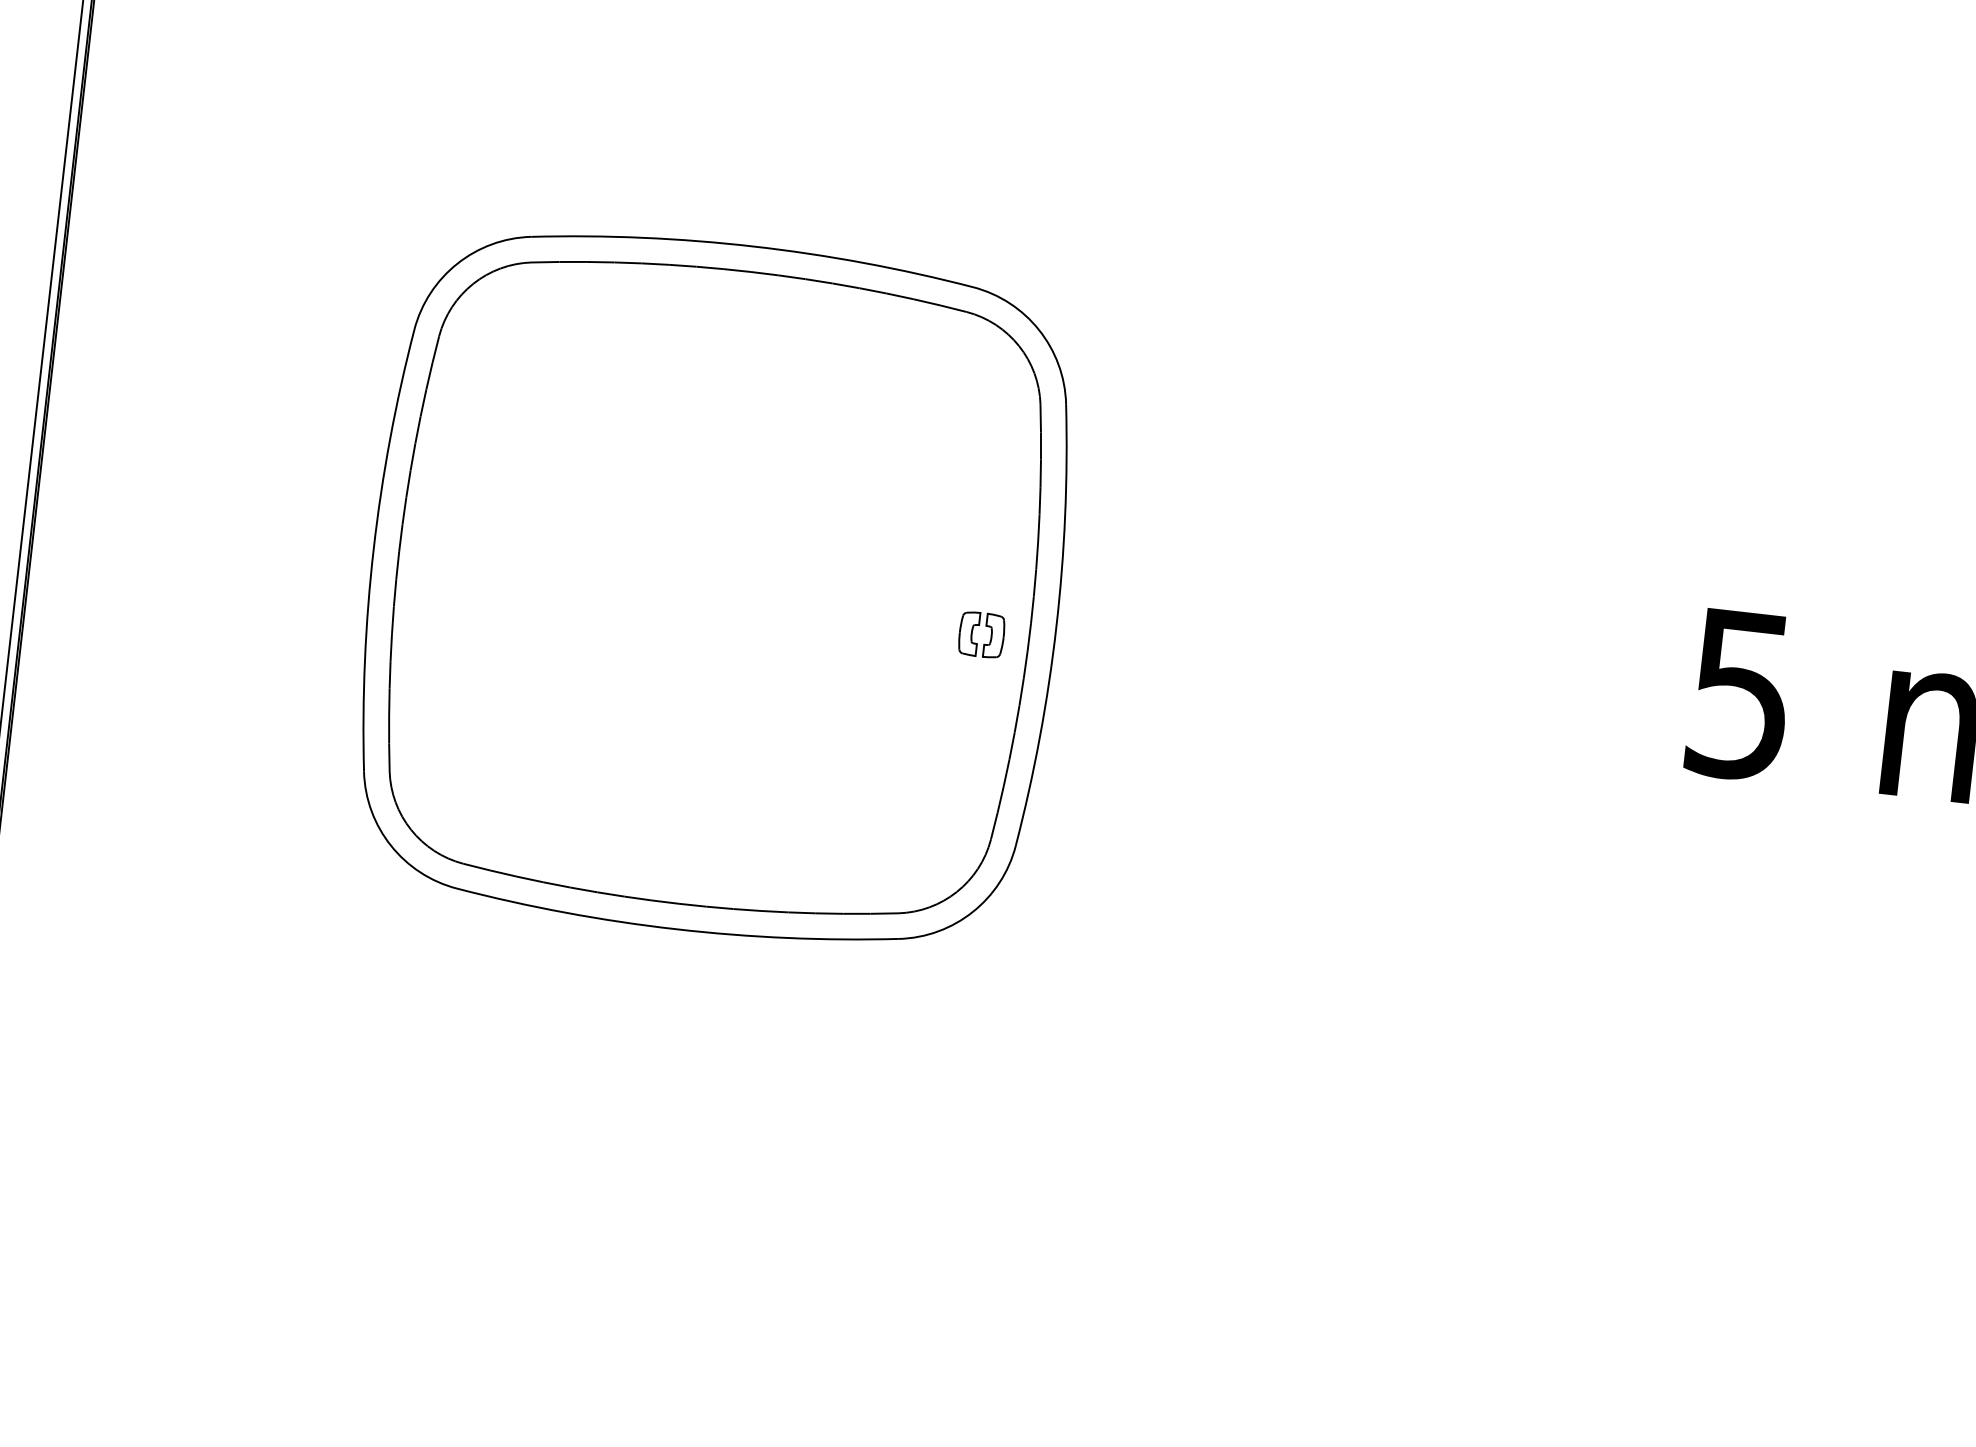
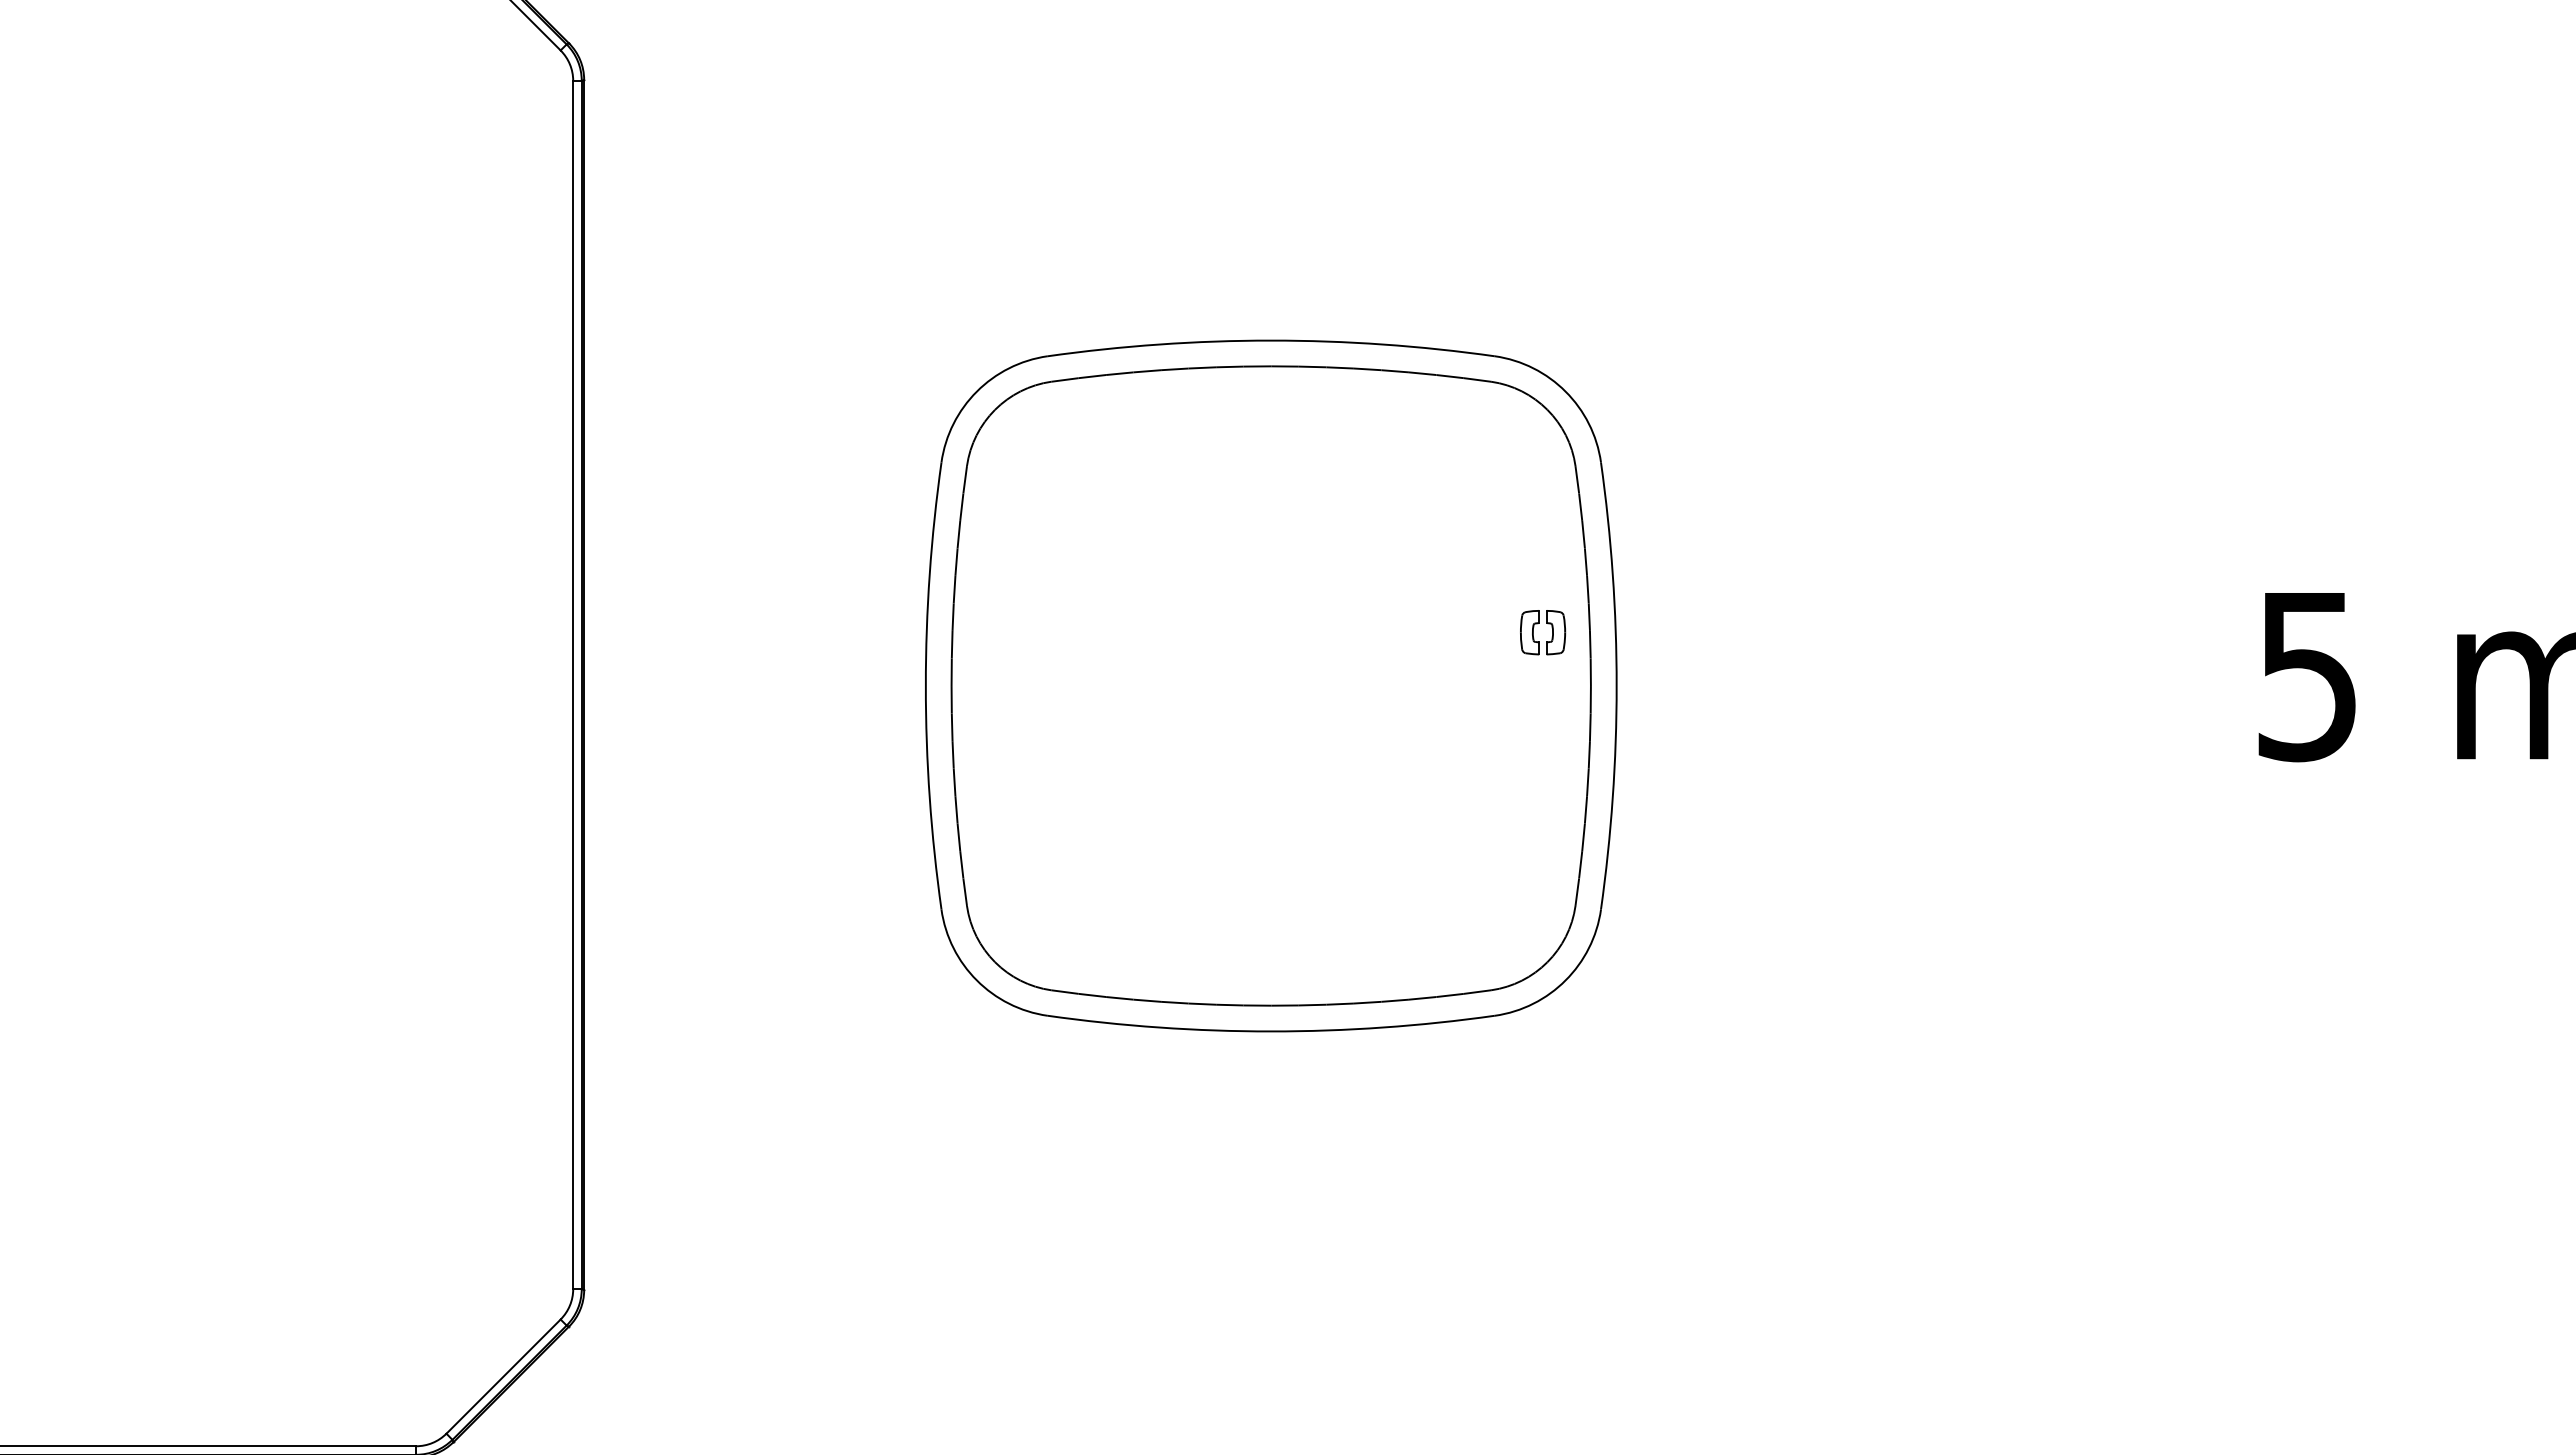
part: (991, 635) -> (1552, 632), moved

